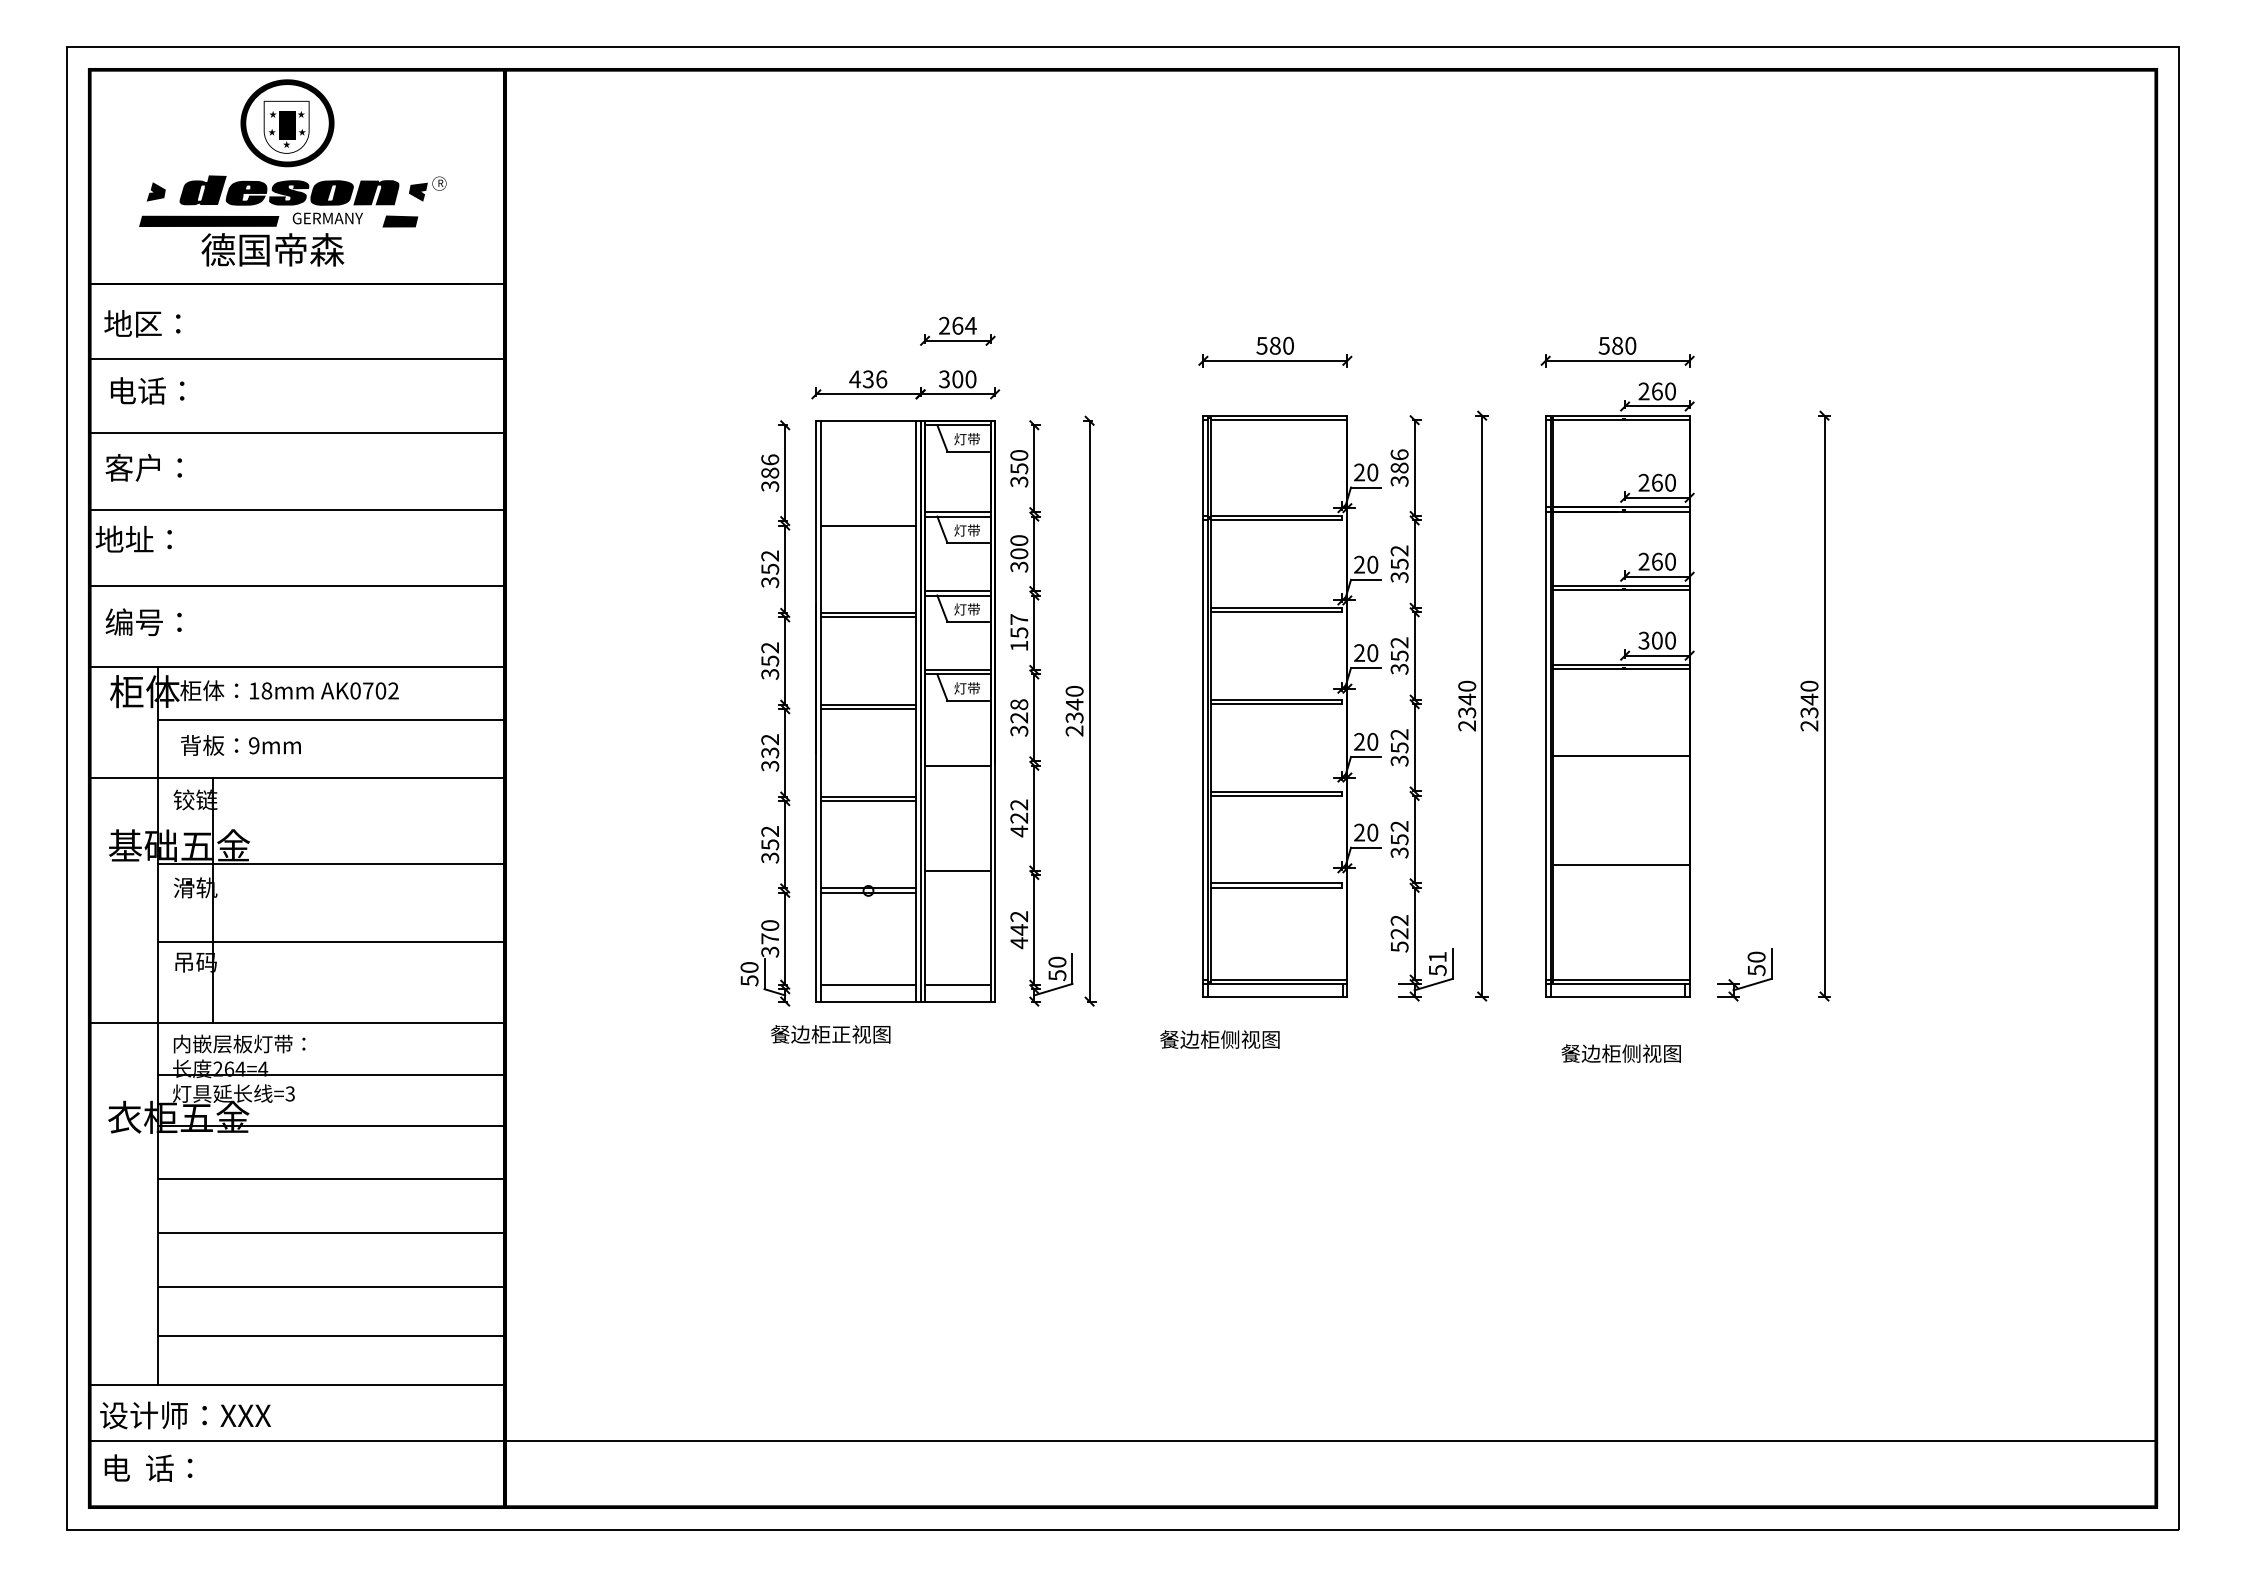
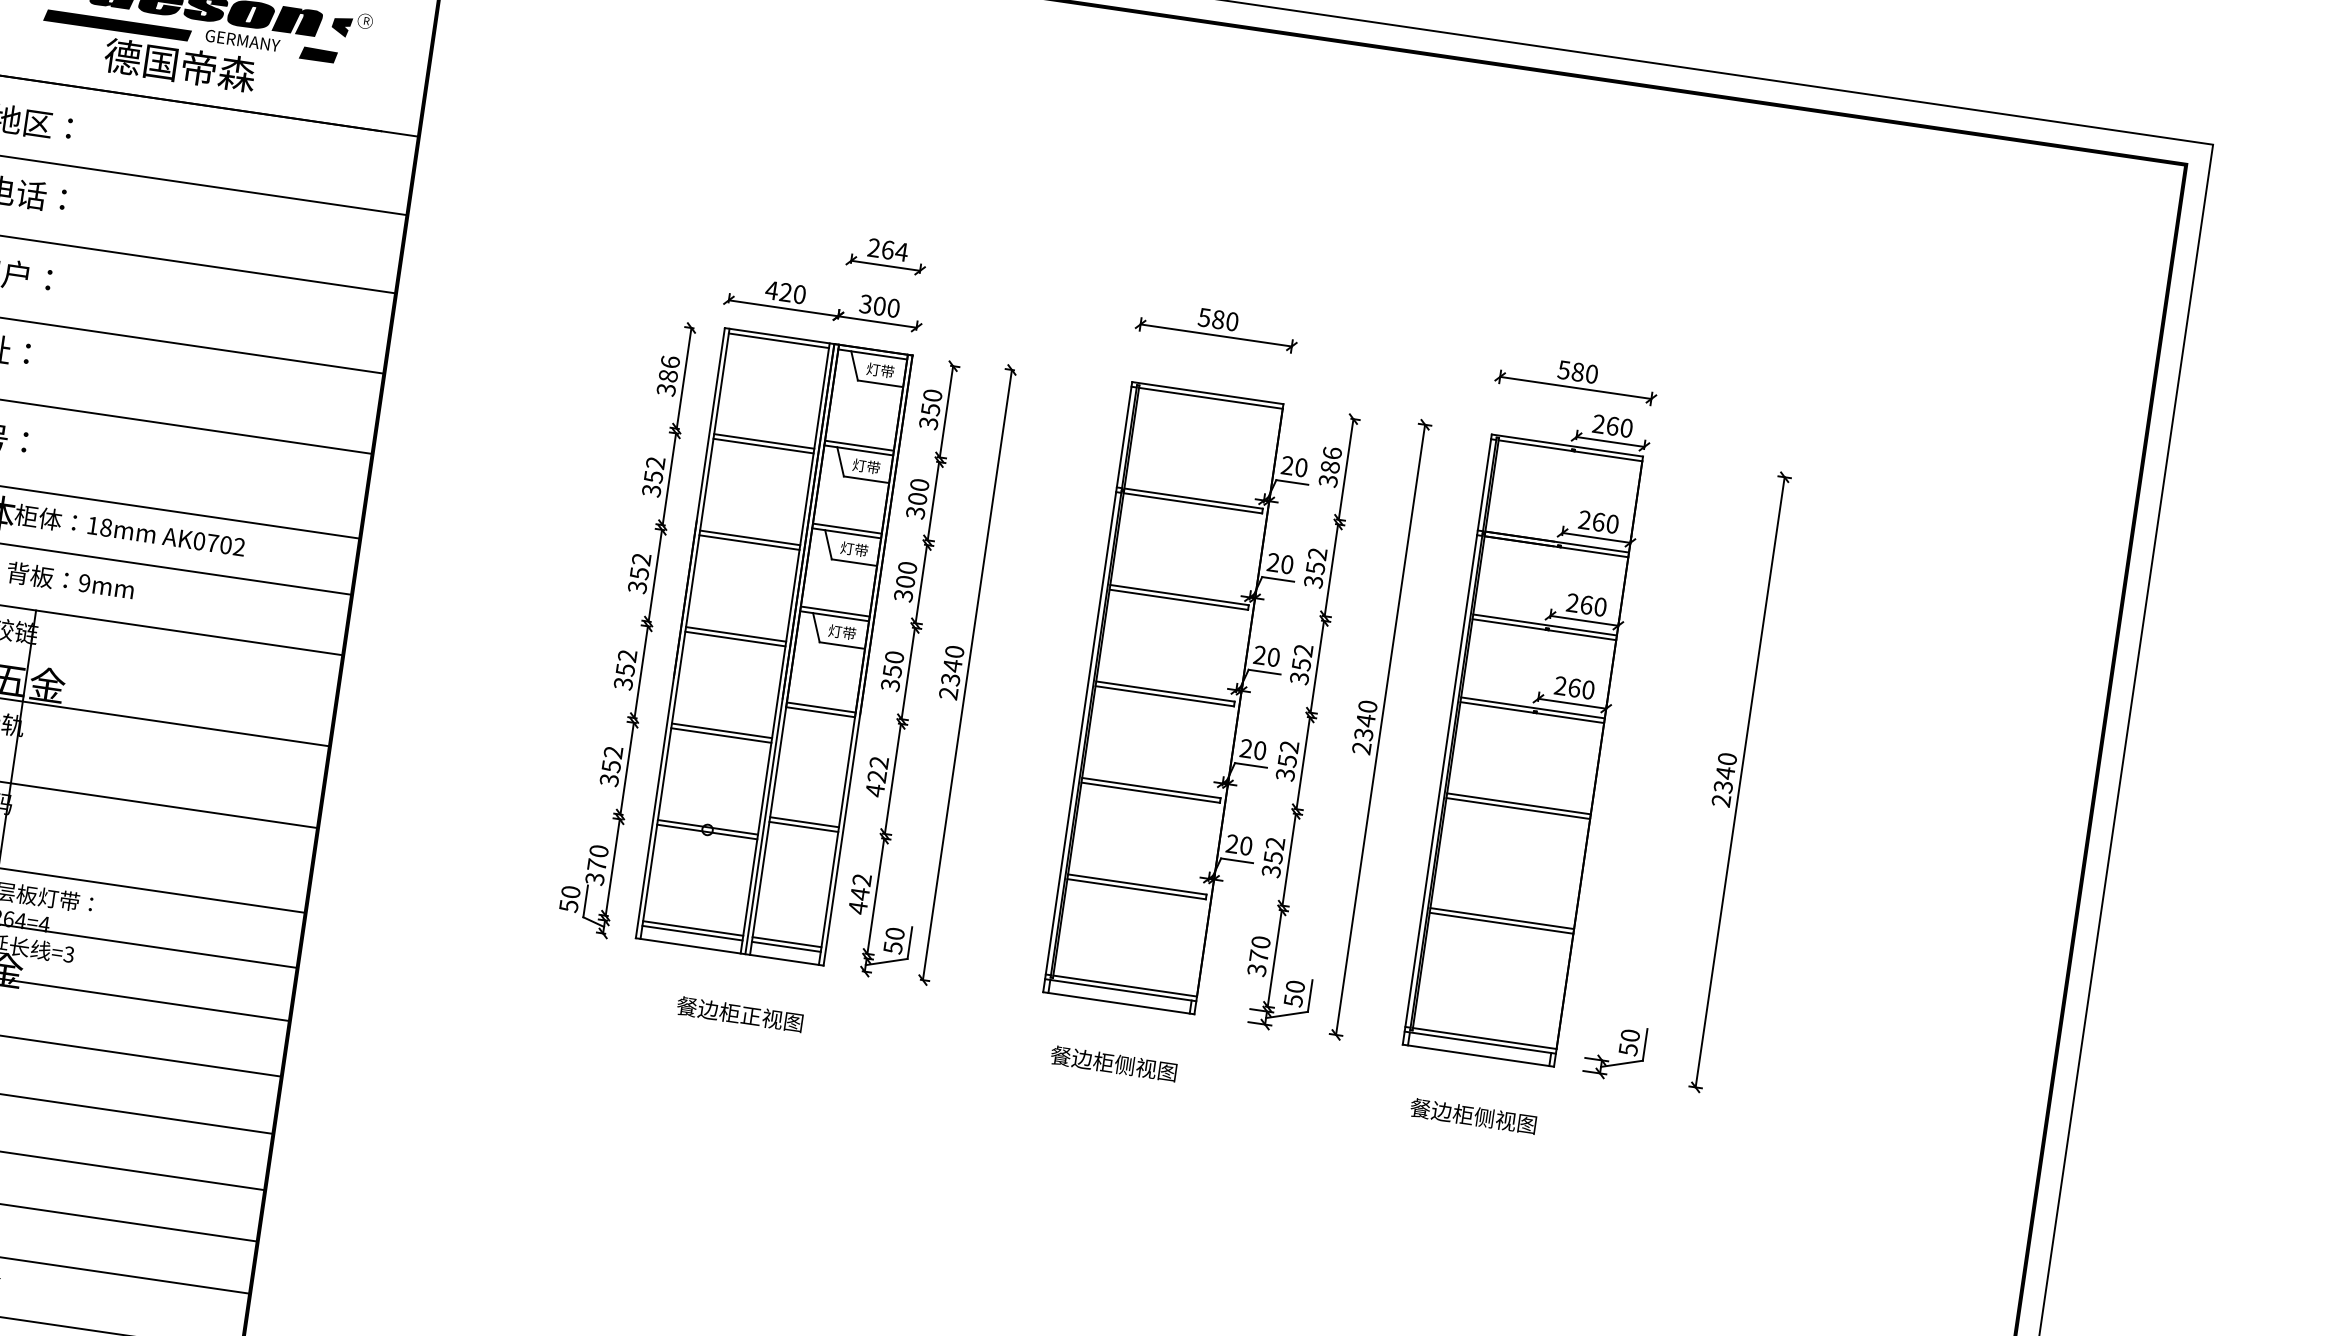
text: (874, 379) -> (792, 293), 436 -> 420
line: (868, 425) -> (778, 341), added
line: (868, 521) -> (764, 441), added
text: (1019, 632) -> (905, 581), 157 -> 300
text: (1650, 640) -> (1567, 686), 300 -> 260
text: (1019, 711) -> (893, 664), 328 -> 350
text: (769, 752) -> (624, 669), 332 -> 352
line: (1620, 760) -> (1517, 808), added
line: (957, 761) -> (820, 707), added
line: (1620, 869) -> (1500, 922), added
line: (957, 875) -> (803, 827), added
text: (1399, 933) -> (1258, 956), 522 -> 370
text: (1437, 956) -> (1295, 986), 51 -> 50
line: (868, 989) -> (692, 933), added
line: (957, 989) -> (785, 947), added
text: (830, 1034) -> (739, 1014), moved
text: (1219, 1039) -> (1113, 1063), moved

